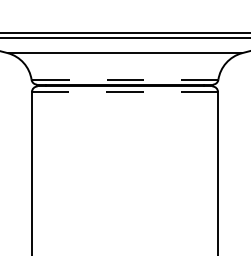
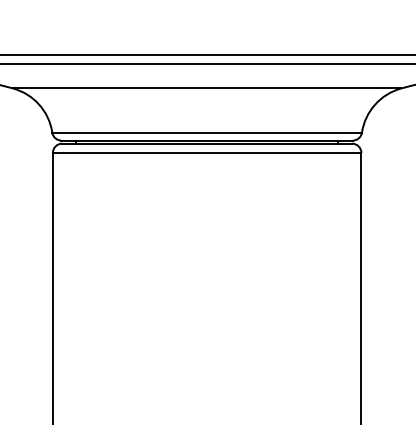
line: (124, 79) -> (206, 132), dashed -> solid
line: (125, 92) -> (208, 153), dashed -> solid

